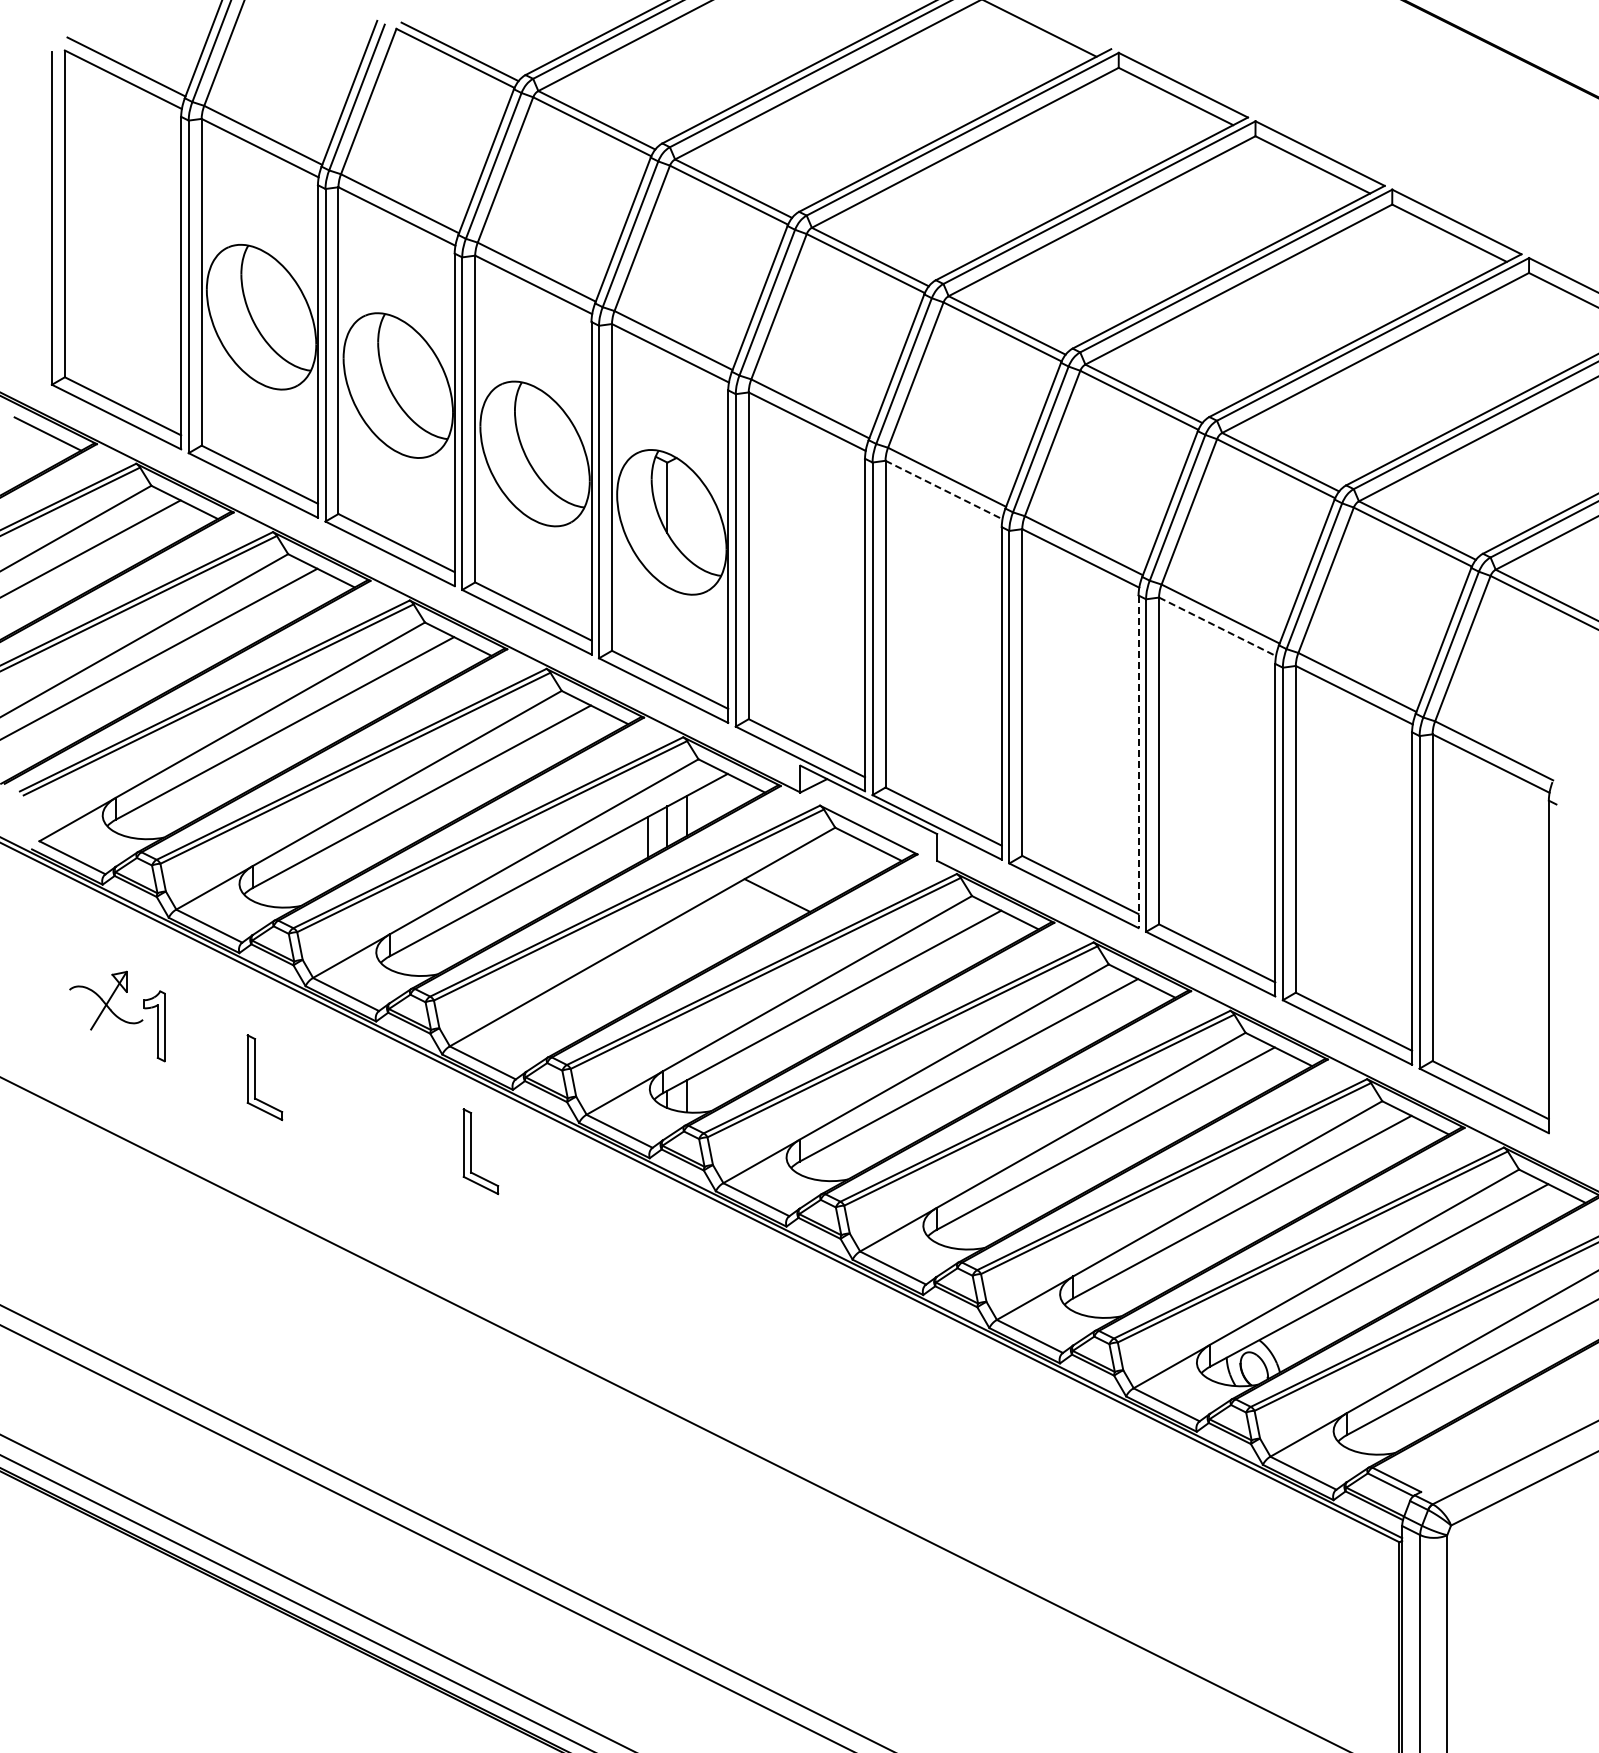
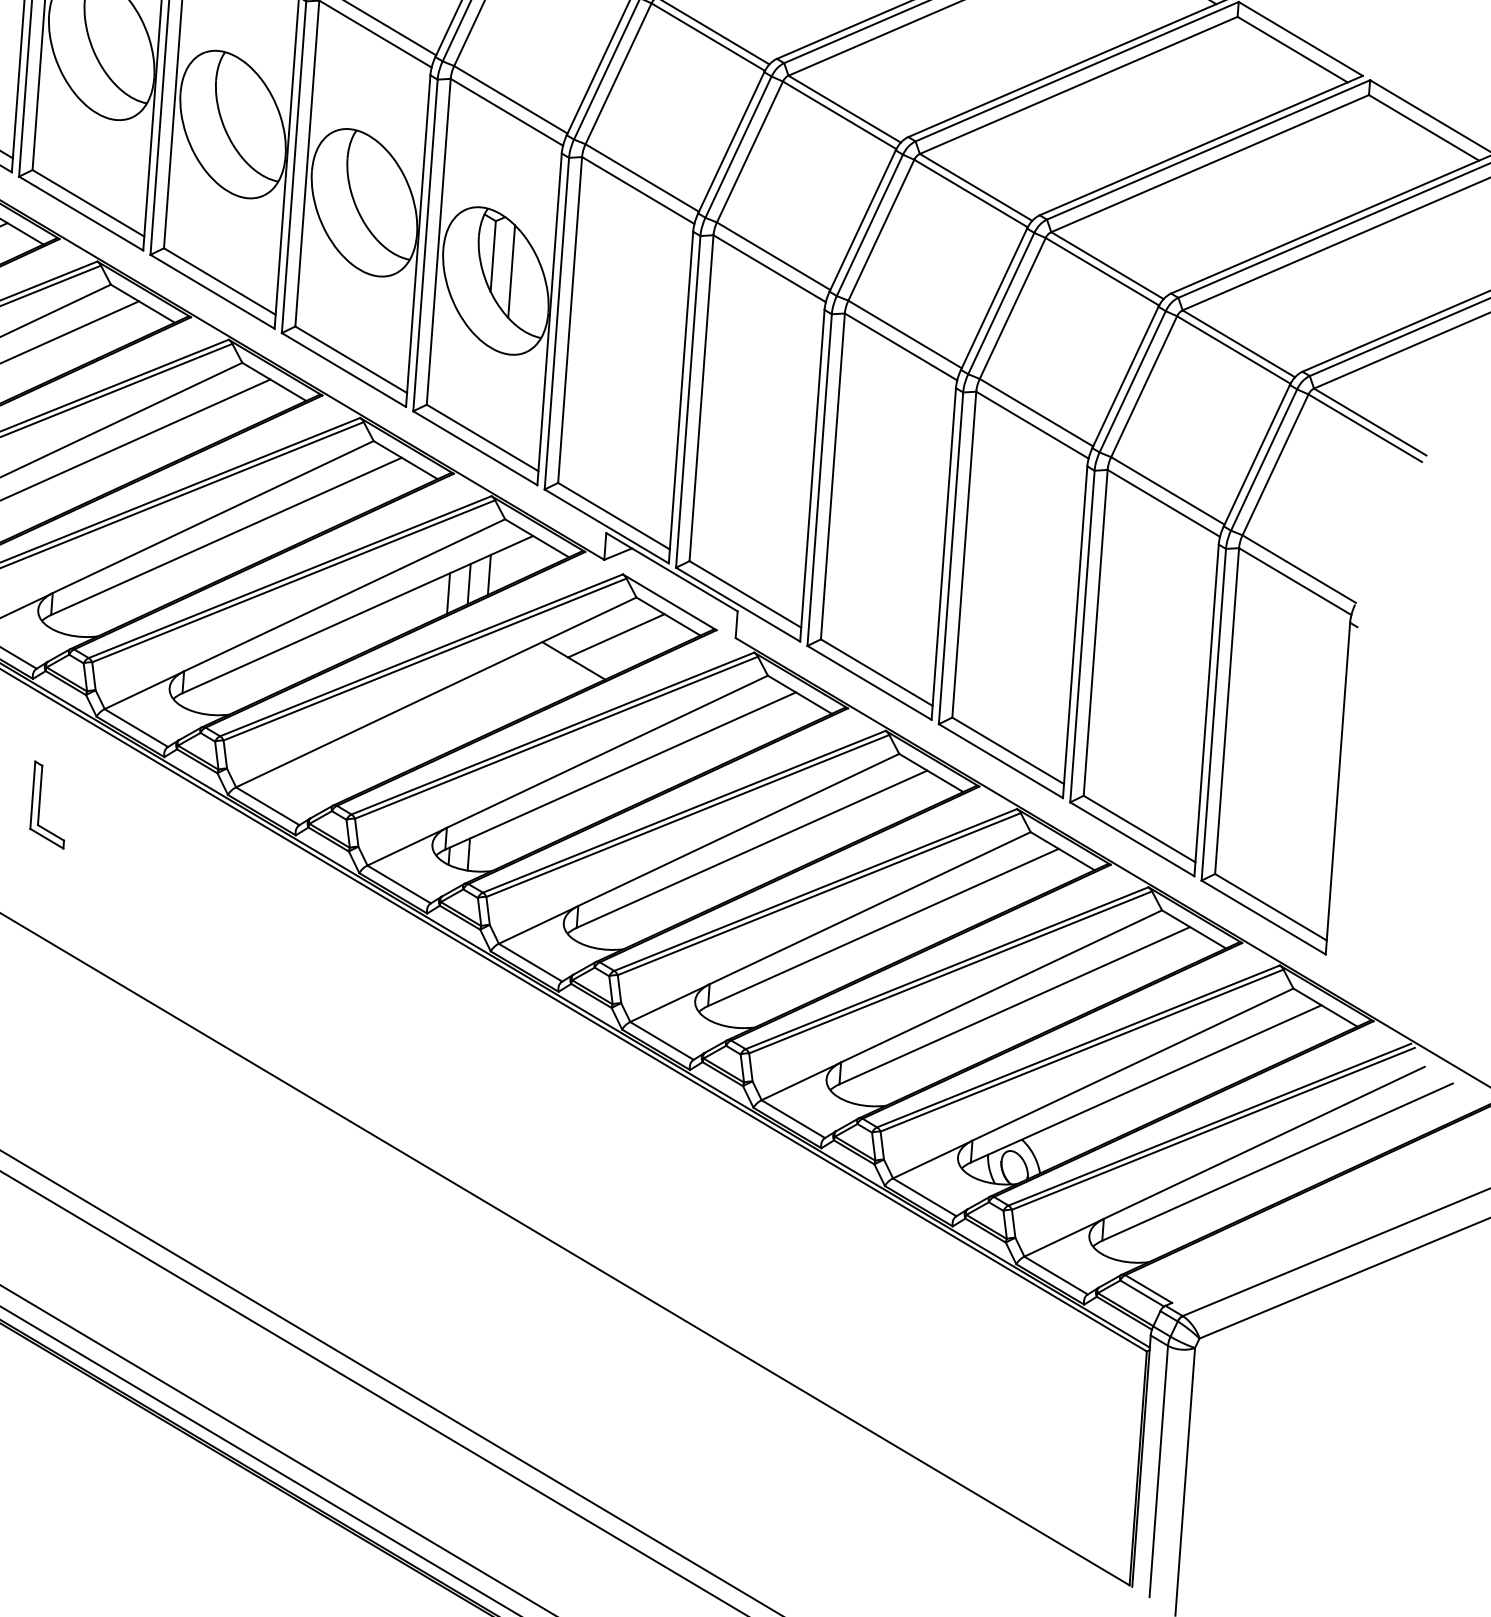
line: (944, 490) -> (770, 269), dashed -> solid
line: (686, 511) -> (511, 271), added
line: (1218, 627) -> (1033, 425), dashed -> solid
line: (1138, 762) -> (943, 554), dashed -> solid
line: (817, 867) -> (615, 635), added
part: (471, 1151) -> (249, 893), removed

